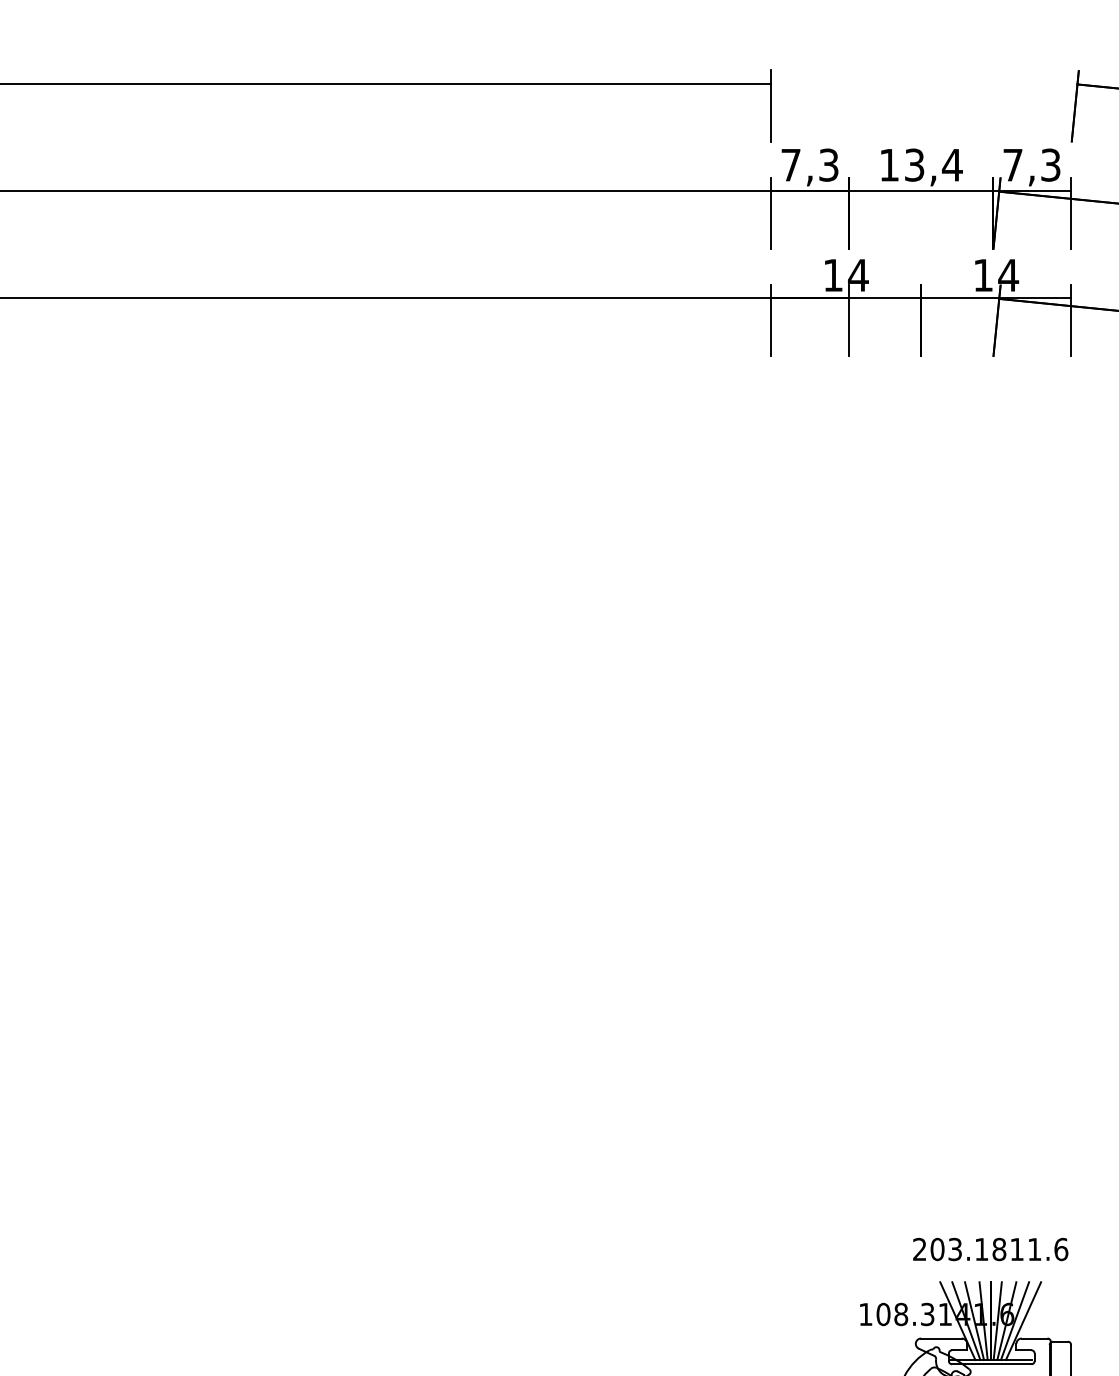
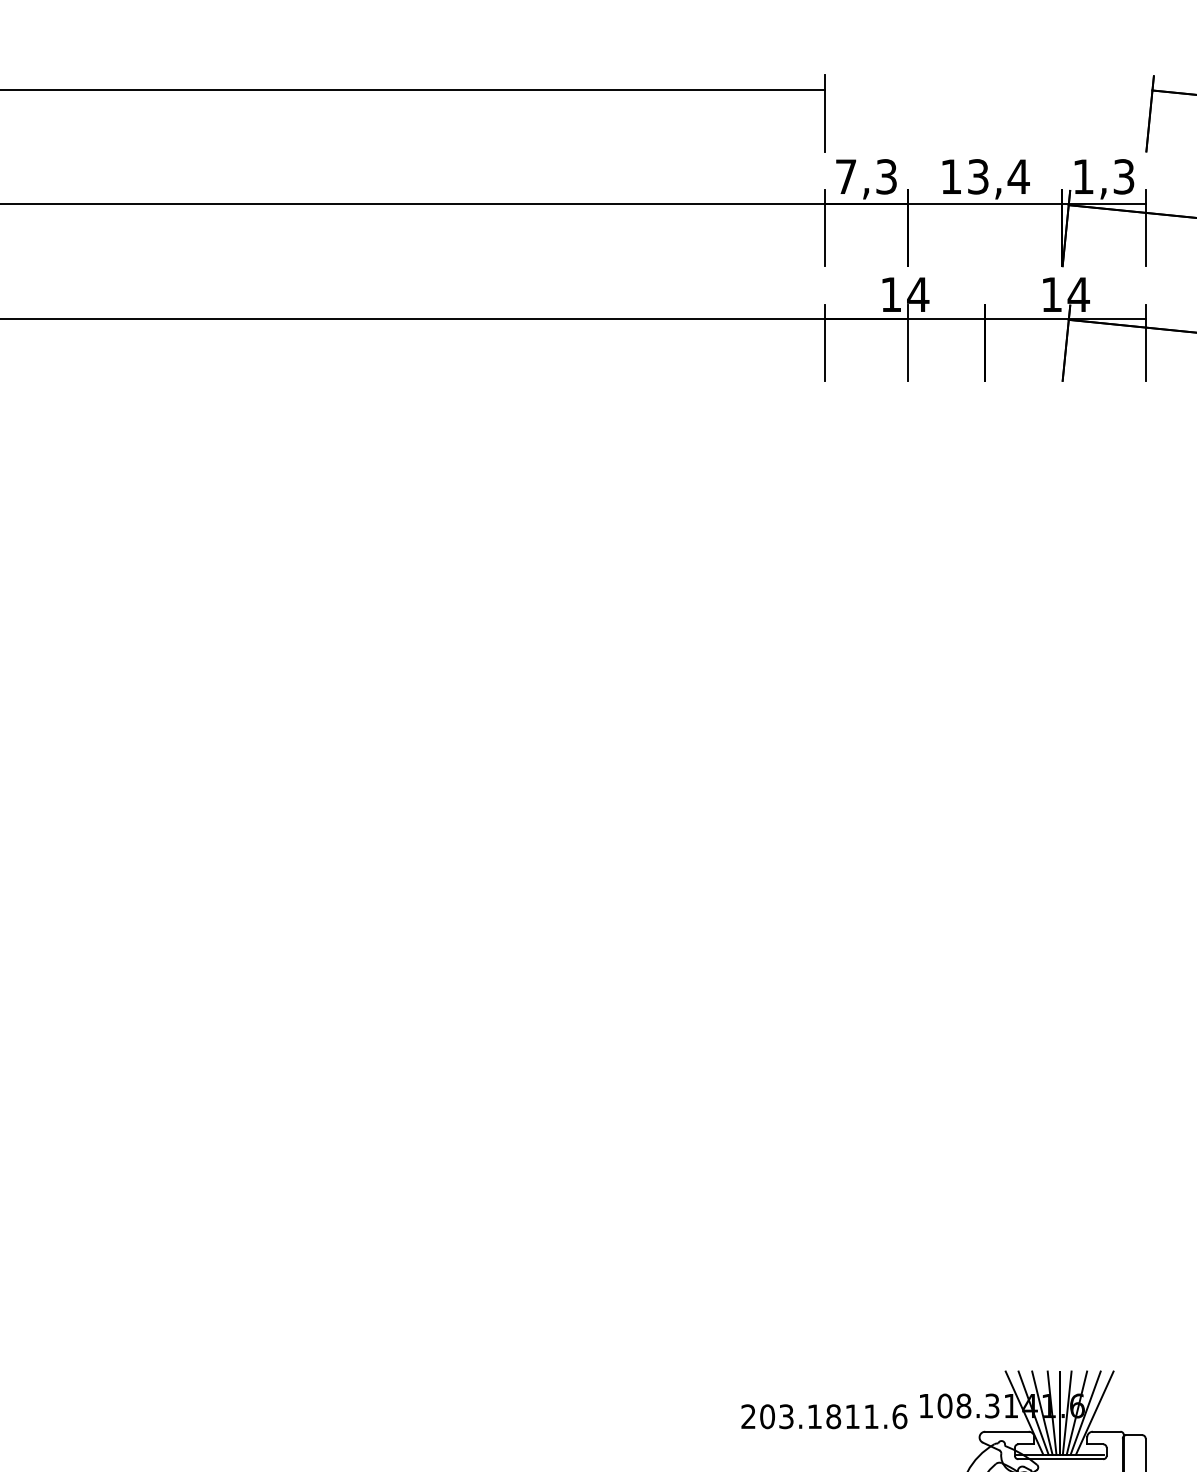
text: (1012, 165) -> (1082, 177), 7,3 -> 1,3
text: (990, 1249) -> (824, 1416), moved

